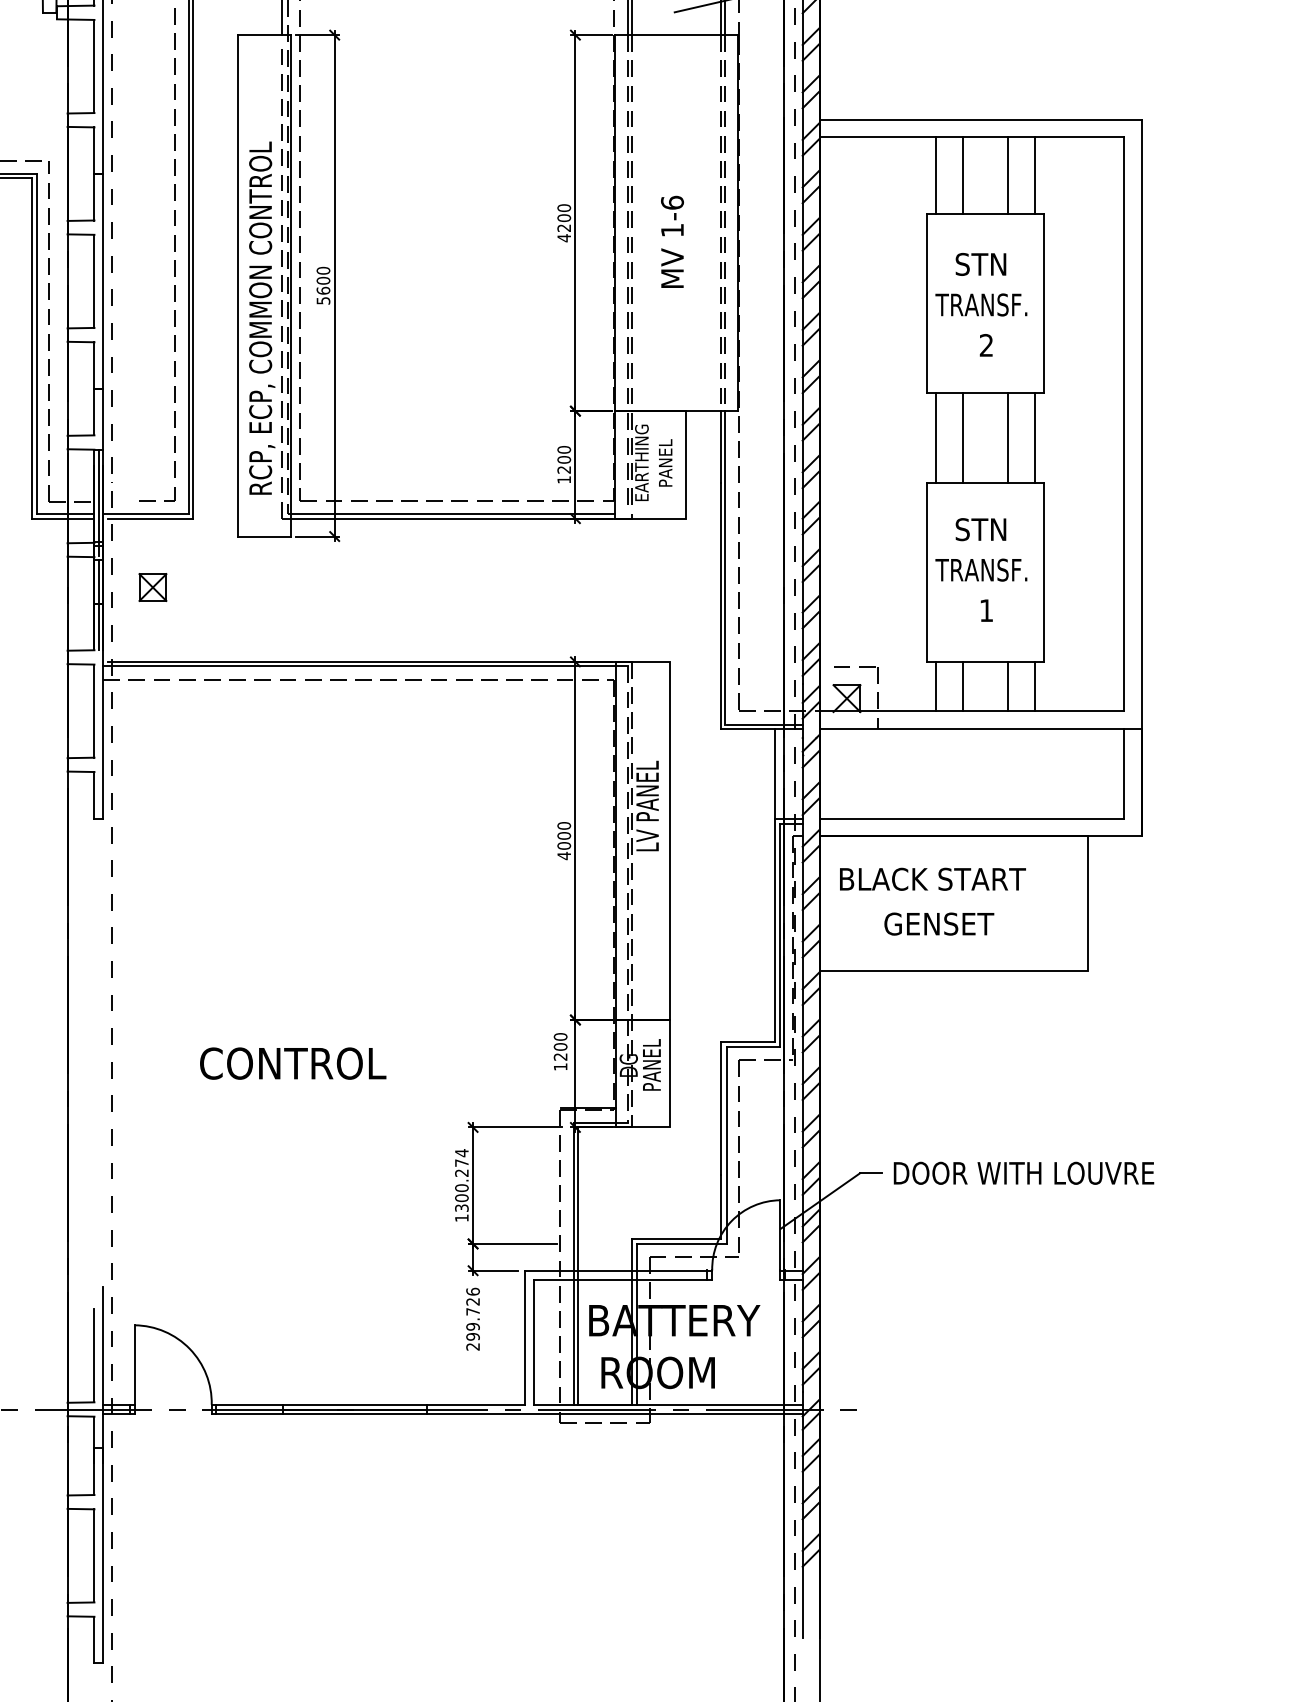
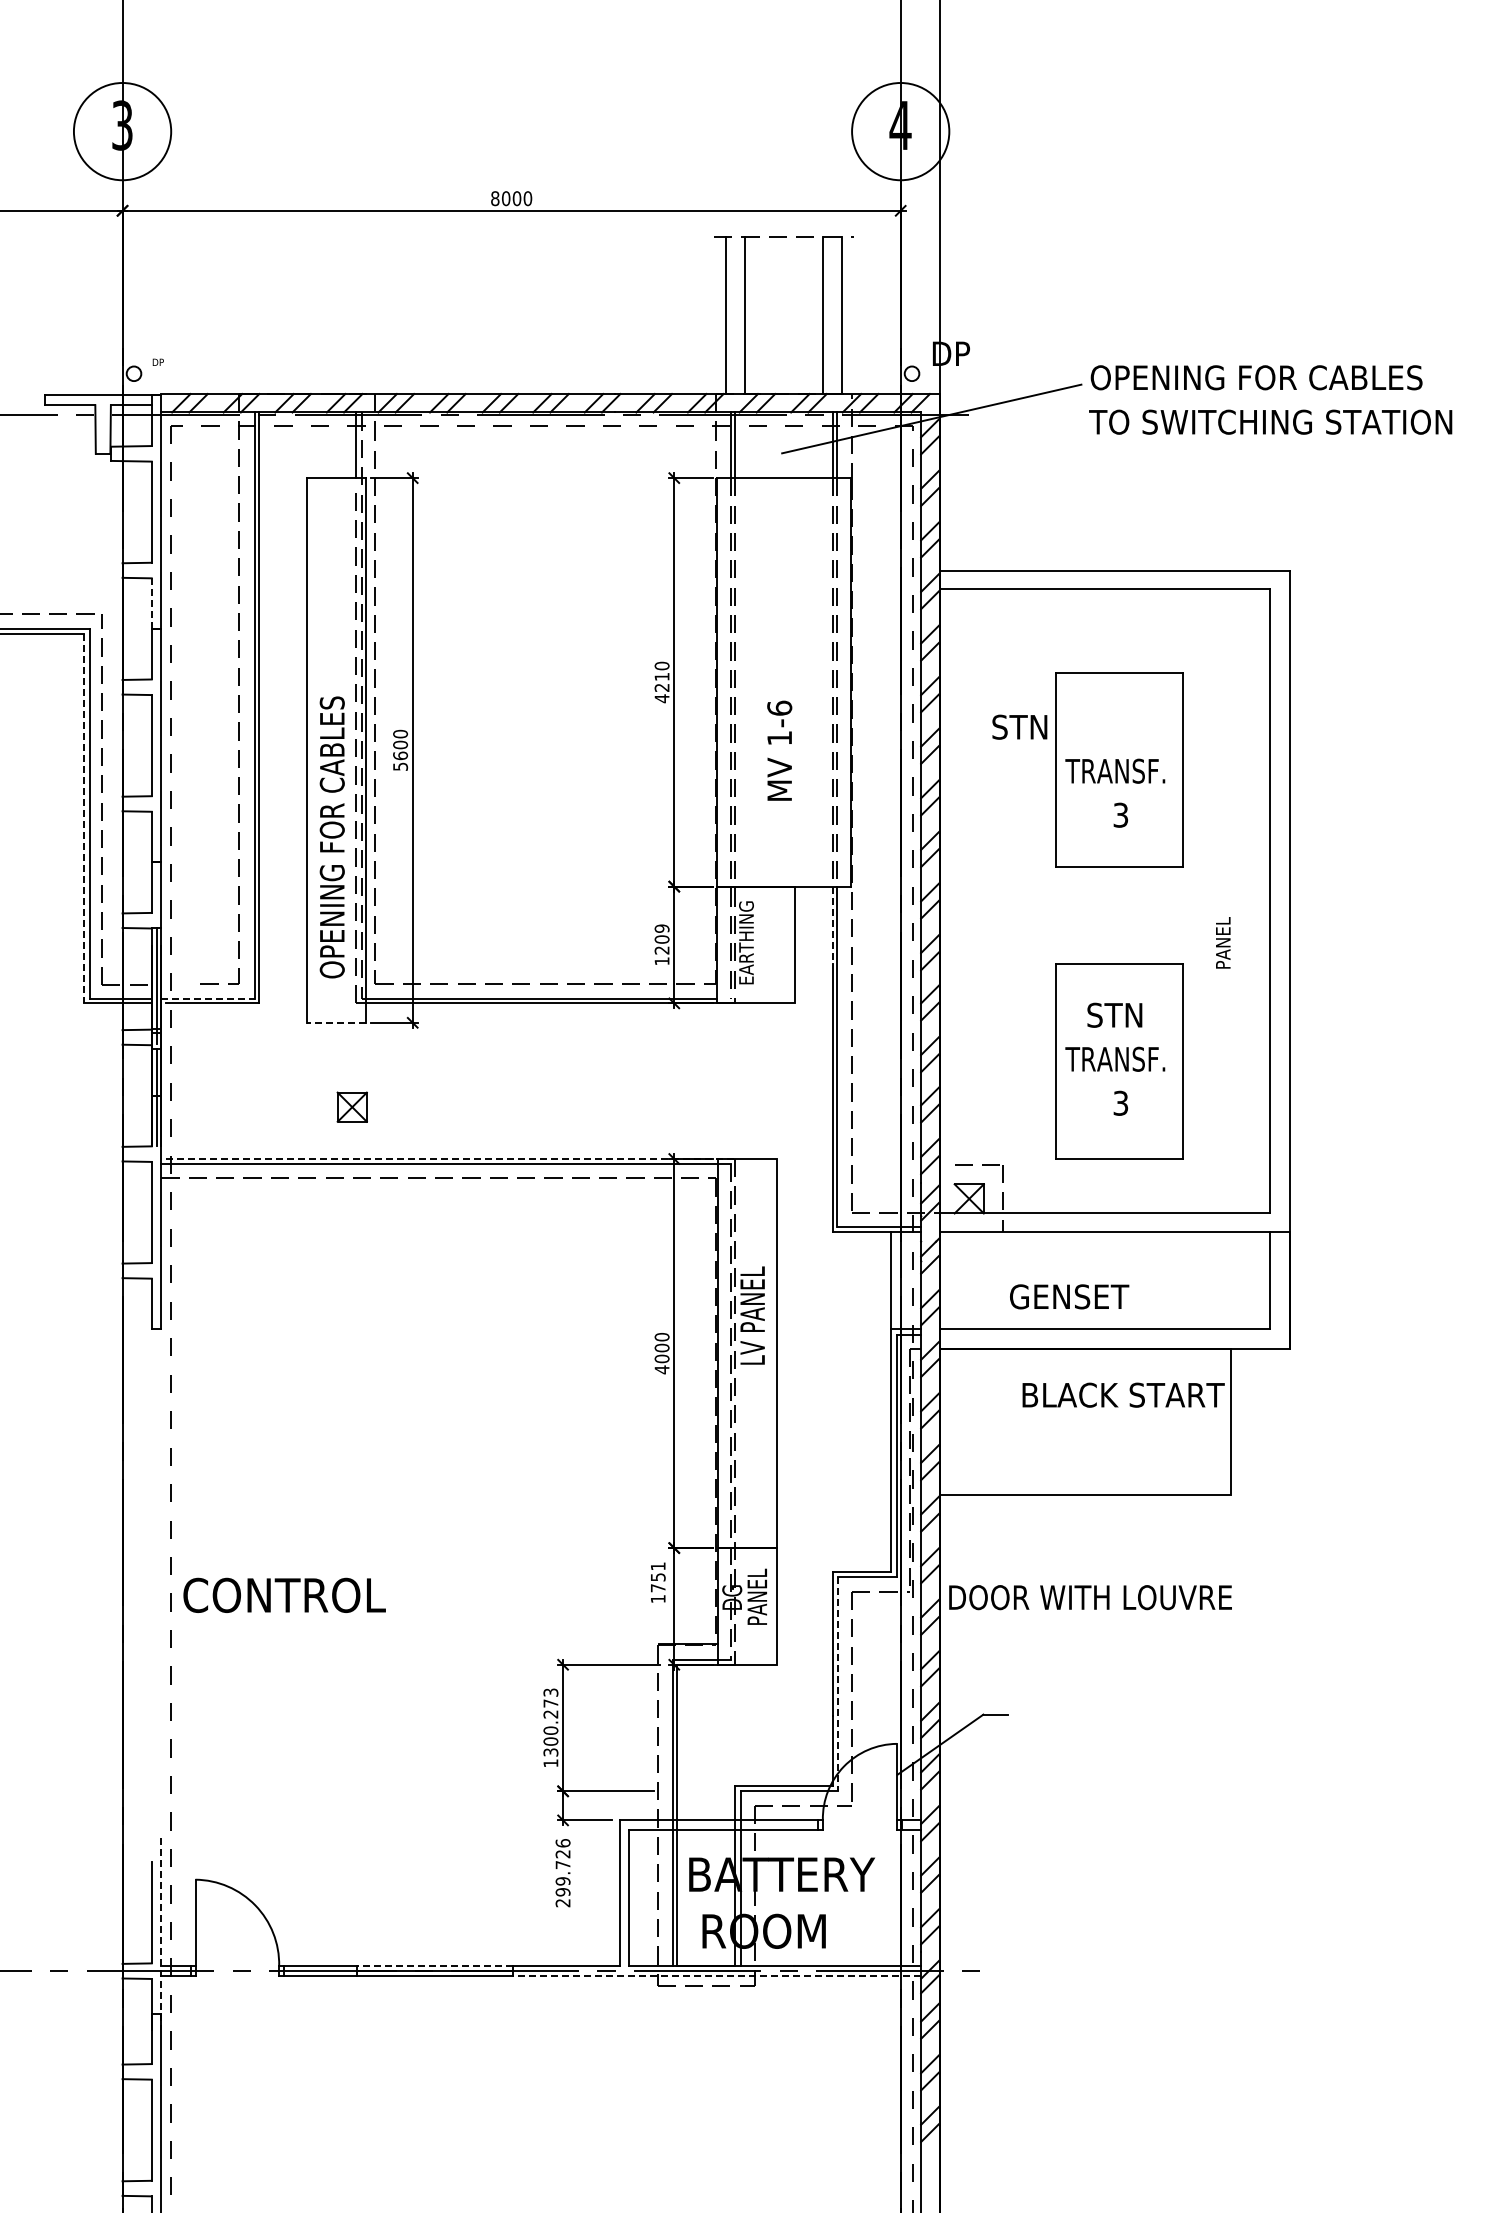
line: (94, 151) -> (151, 604), solid -> dashed
line: (936, 175) -> (1066, 630), removed
line: (963, 175) -> (1095, 630), removed
line: (1007, 175) -> (1143, 630), removed
line: (1034, 175) -> (1173, 630), removed
text: (563, 217) -> (661, 676), 4200 -> 4210
text: (672, 241) -> (779, 750), moved
text: (980, 263) -> (1019, 726), moved
text: (261, 318) -> (333, 785), RCP, ECP, COMMON CONTROL -> OPENING FOR CABLES
text: (986, 345) -> (1120, 815), 2 -> 3
line: (31, 348) -> (83, 818), solid -> dashed
line: (936, 437) -> (1066, 915), removed
line: (963, 437) -> (1095, 915), removed
line: (1007, 437) -> (1143, 915), removed
line: (1034, 437) -> (1173, 915), removed
line: (721, 446) -> (832, 925), solid -> dashed
text: (564, 449) -> (662, 928), 1200 -> 1209
text: (665, 462) -> (1223, 942), moved
line: (146, 514) -> (208, 998), solid -> dashed
line: (264, 536) -> (336, 1022), solid -> dashed
part: (152, 586) -> (351, 1106), moved
text: (986, 609) -> (1120, 1102), 1 -> 3
line: (369, 662) -> (450, 1159), solid -> dashed
line: (936, 686) -> (1066, 1185), removed
line: (963, 686) -> (1095, 1185), removed
line: (1007, 686) -> (1143, 1185), removed
line: (1034, 686) -> (1173, 1185), removed
text: (932, 878) -> (1123, 1394), moved
text: (939, 923) -> (1069, 1296), moved
text: (559, 1047) -> (657, 1577), 1200 -> 1751
text: (293, 1062) -> (284, 1594), moved
line: (726, 1145) -> (838, 1684), solid -> dashed
text: (461, 1152) -> (550, 1692), 1300.274 -> 1300.273
text: (1023, 1173) -> (1090, 1597), moved
line: (103, 1374) -> (161, 1933), solid -> dashed
line: (354, 1405) -> (434, 1966), solid -> dashed
line: (614, 1414) -> (716, 1976), solid -> dashed

